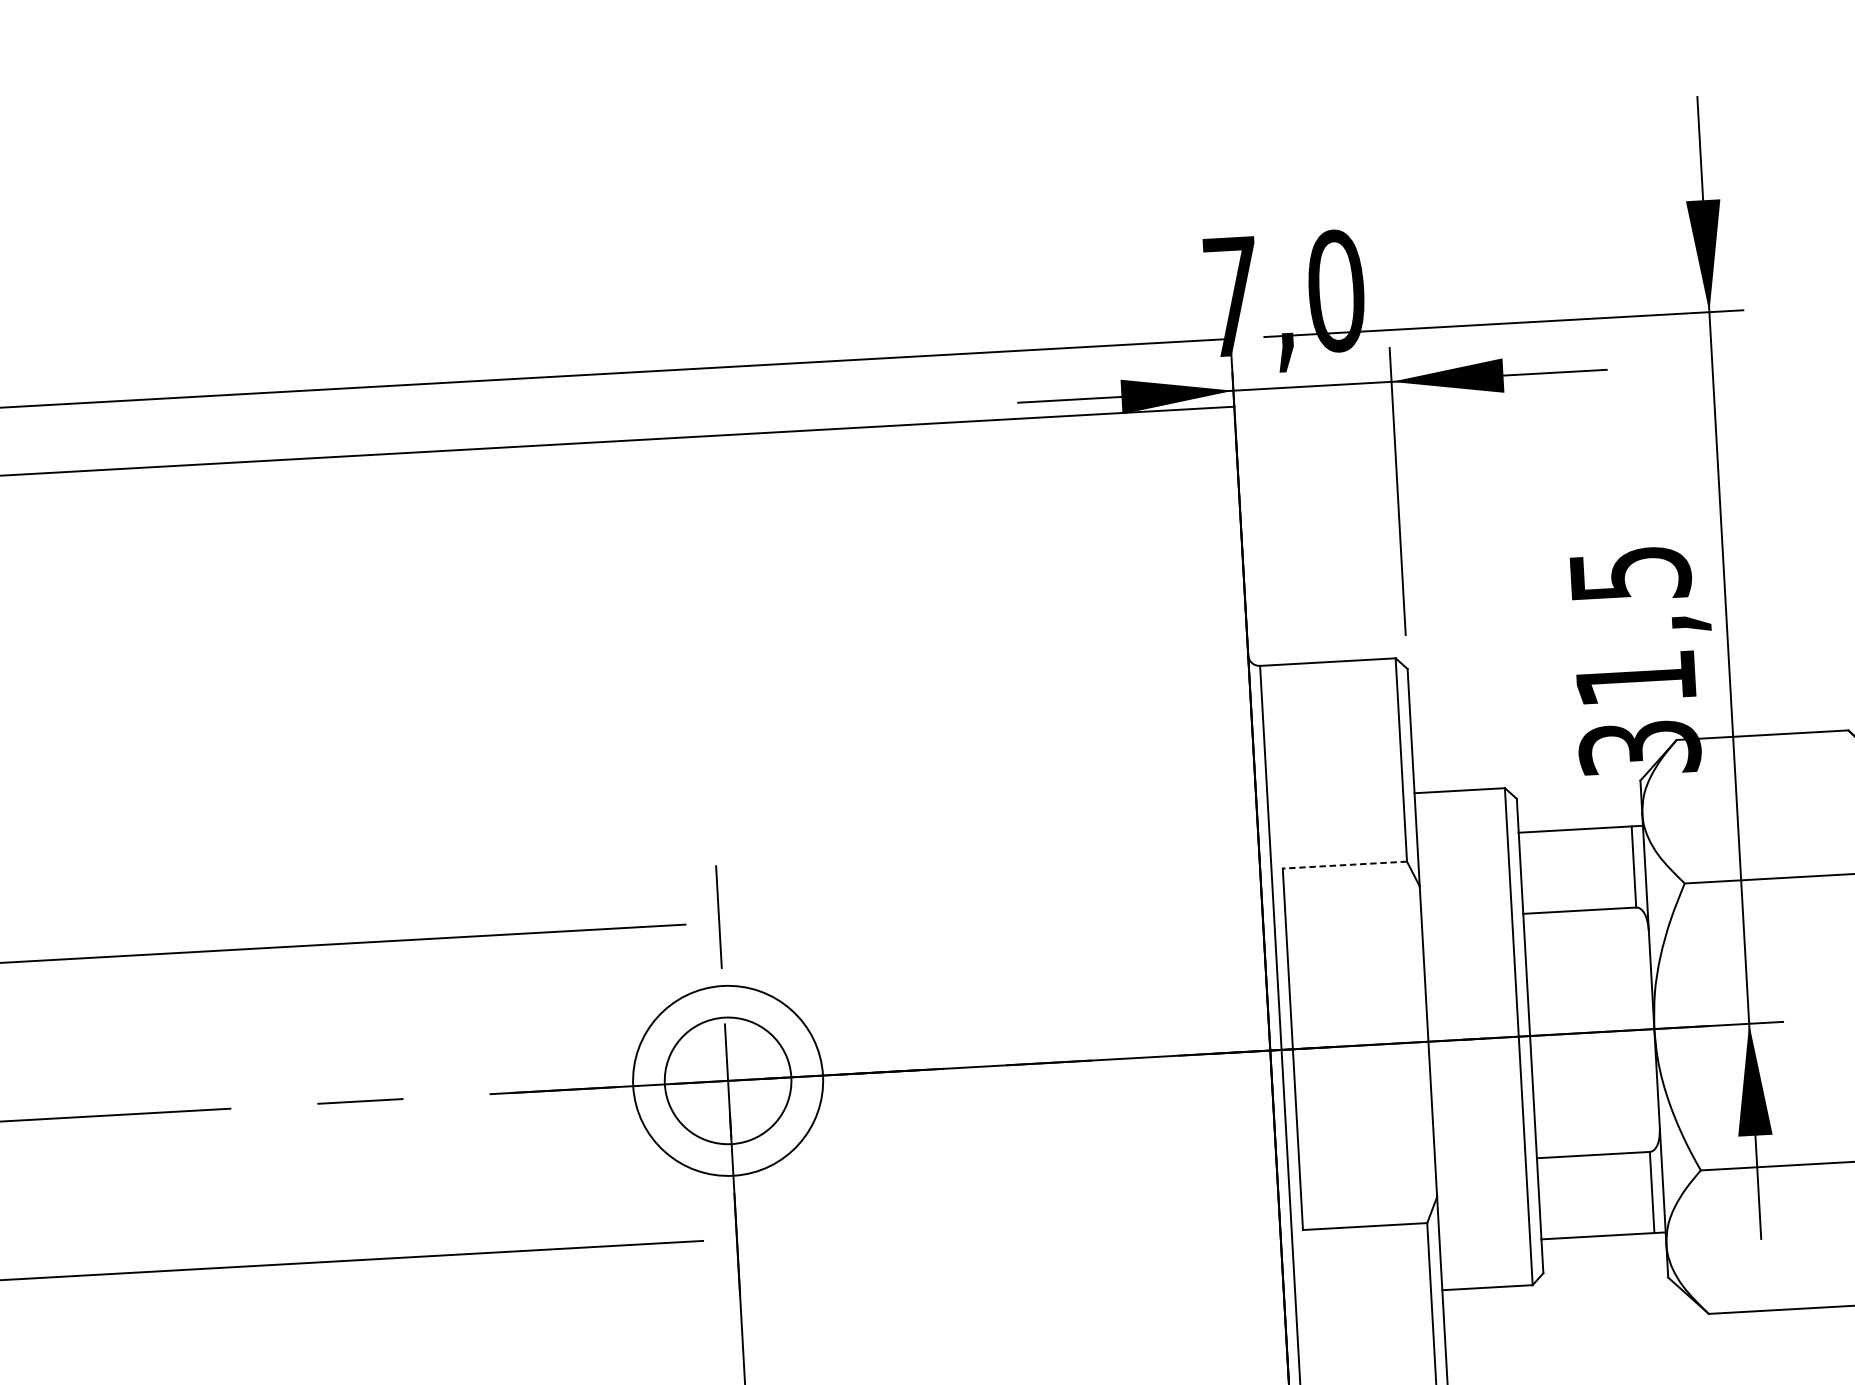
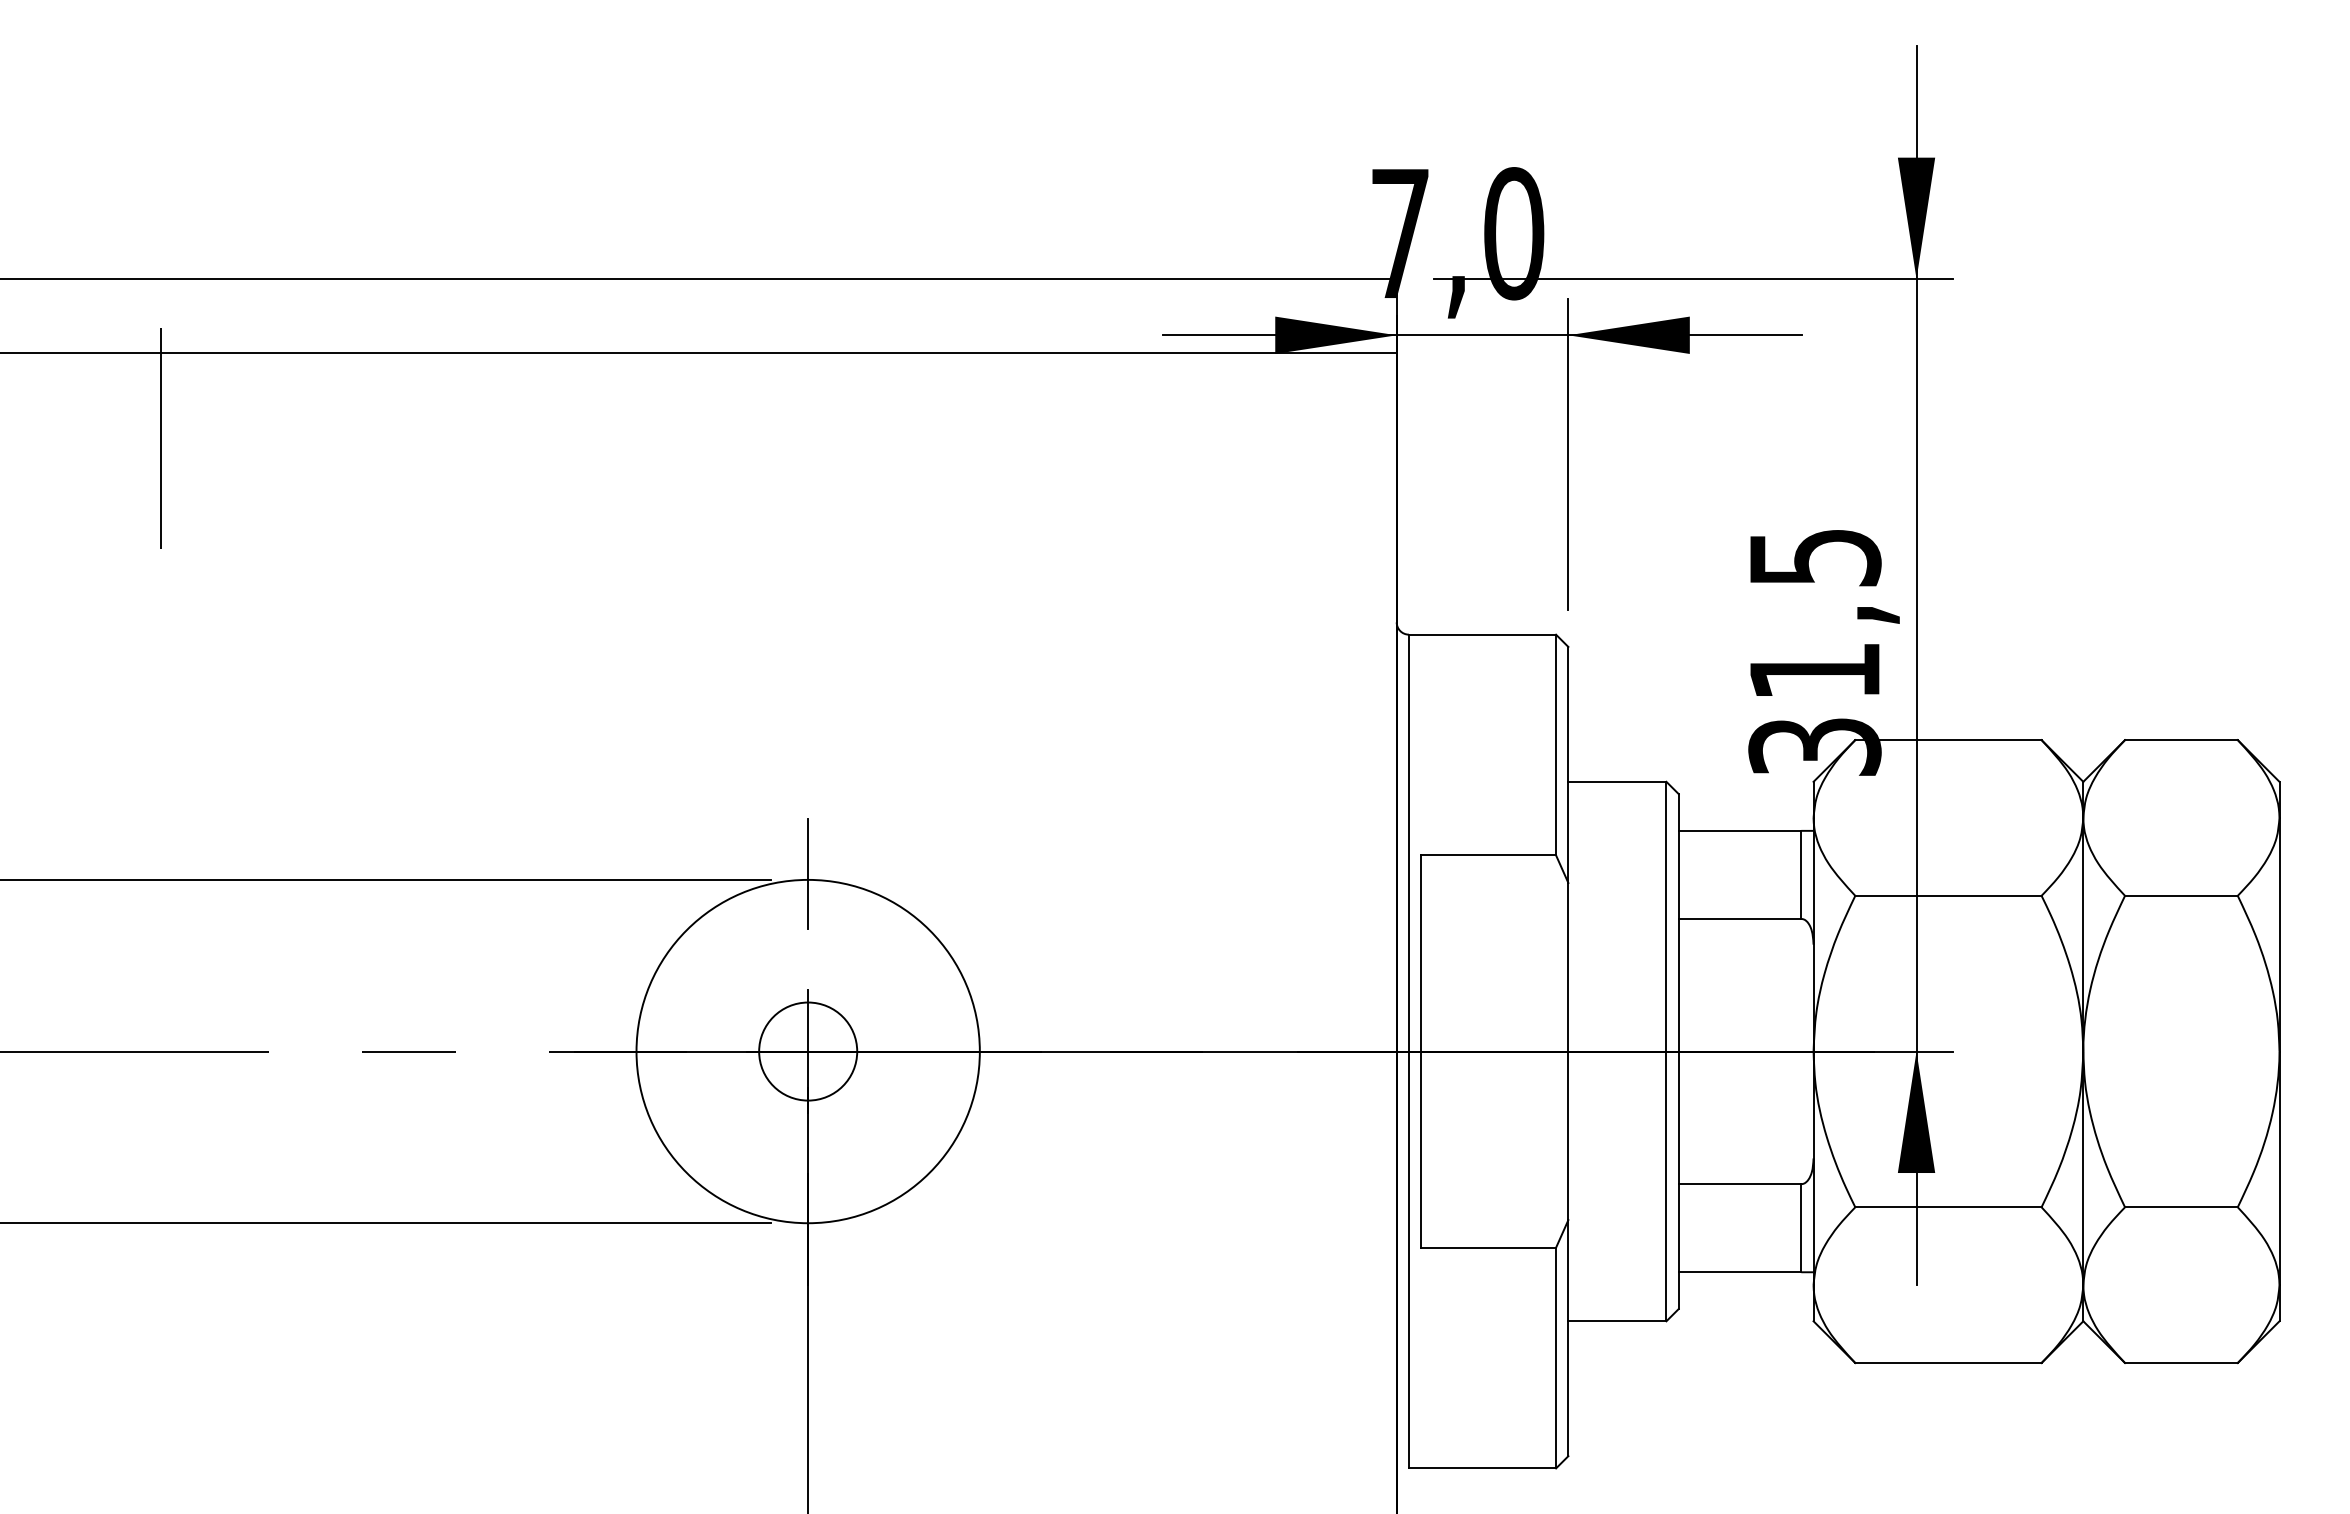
line: (99, 549) -> (160, 438), added
line: (1344, 865) -> (1488, 855), dashed -> solid
circle: (727, 1080) -> (807, 1051), size x1.67
circle: (728, 1080) -> (808, 1051), size x0.71

